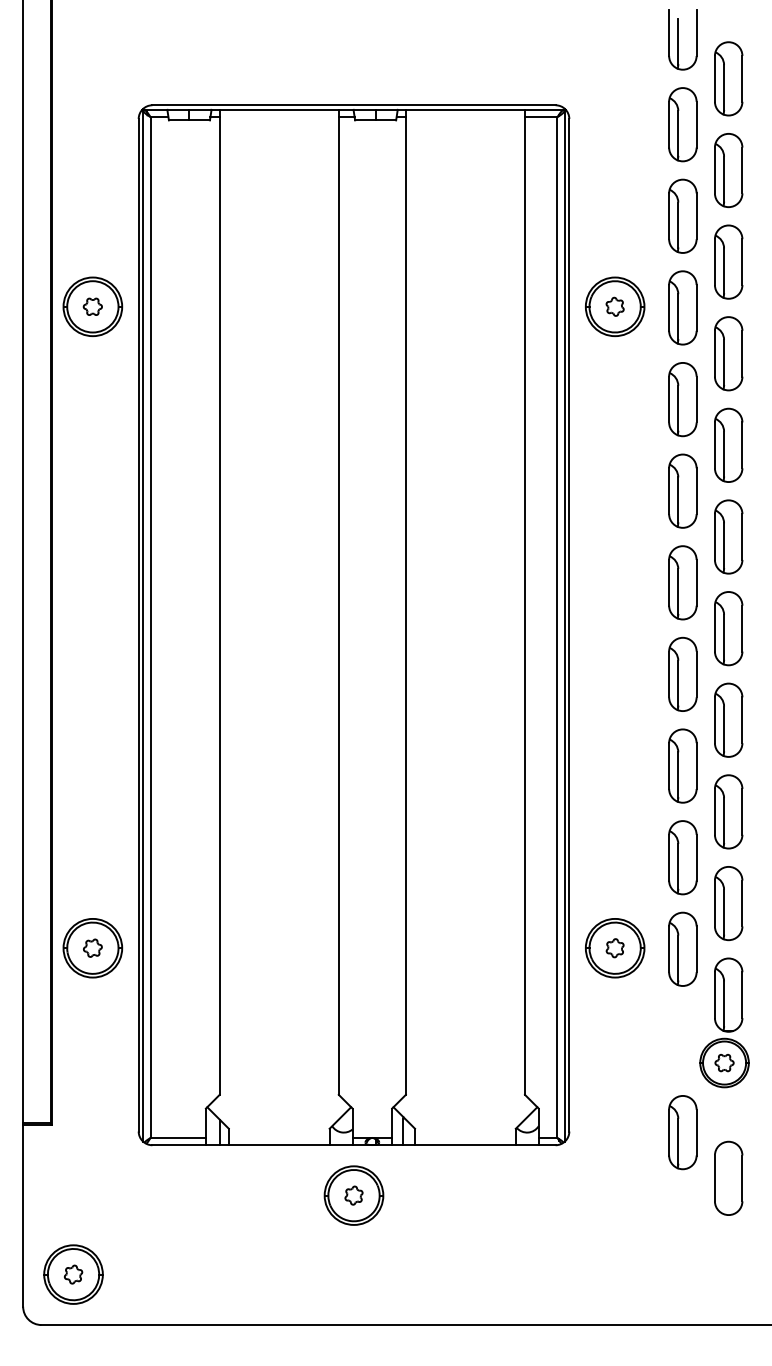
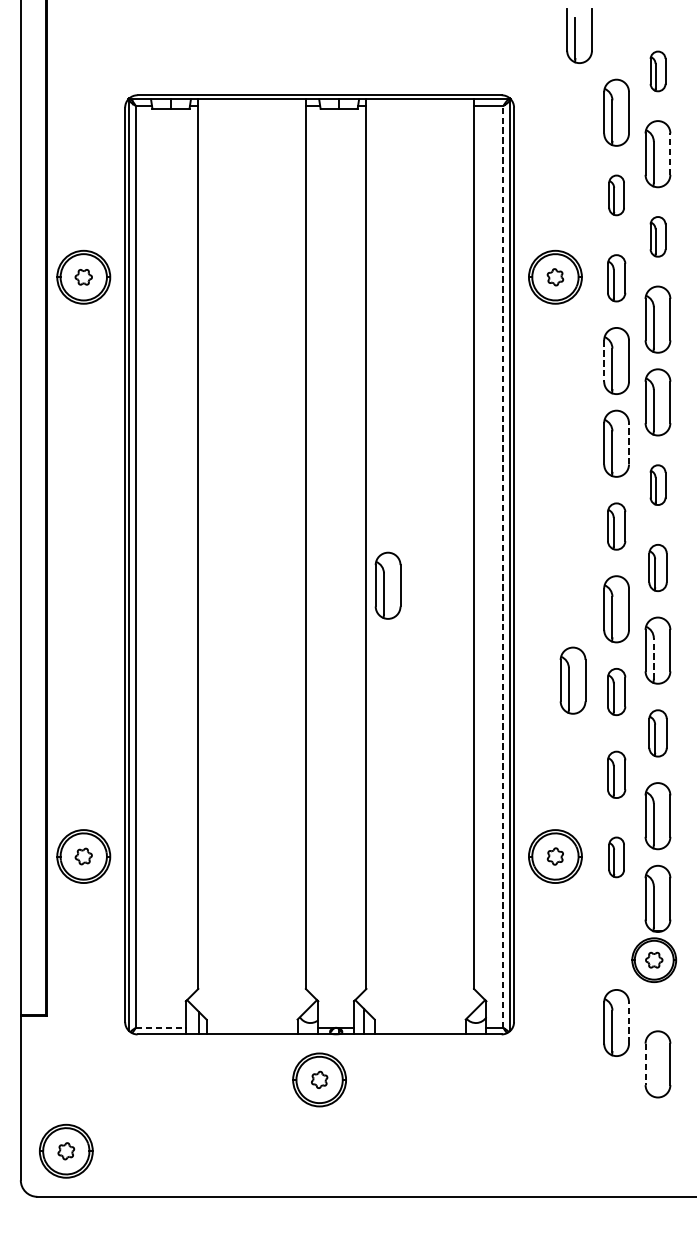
part: (682, 39) -> (579, 35), moved
part: (728, 78) -> (657, 71), size x0.6
line: (742, 170) -> (670, 154), solid -> dashed
part: (682, 215) -> (616, 194), size x0.6
part: (728, 261) -> (657, 236), size x0.6
part: (682, 307) -> (616, 277), size x0.7
line: (669, 399) -> (604, 360), solid -> dashed
line: (696, 491) -> (628, 444), solid -> dashed
part: (728, 536) -> (657, 484), size x0.6
part: (682, 582) -> (616, 526), size x0.7
line: (557, 627) -> (503, 566), solid -> dashed
part: (728, 628) -> (657, 567), size x0.7
part: (429, 647) -> (387, 584), added
line: (724, 729) -> (654, 658), solid -> dashed
part: (634, 753) -> (572, 680), added
part: (682, 765) -> (616, 691), size x0.7
part: (728, 811) -> (657, 733), size x0.7
part: (682, 857) -> (616, 774), size x0.7
part: (682, 948) -> (616, 856), size x0.6
line: (696, 1132) -> (628, 1022), solid -> dashed
line: (178, 1137) -> (161, 1027), solid -> dashed
line: (714, 1178) -> (645, 1064), solid -> dashed

